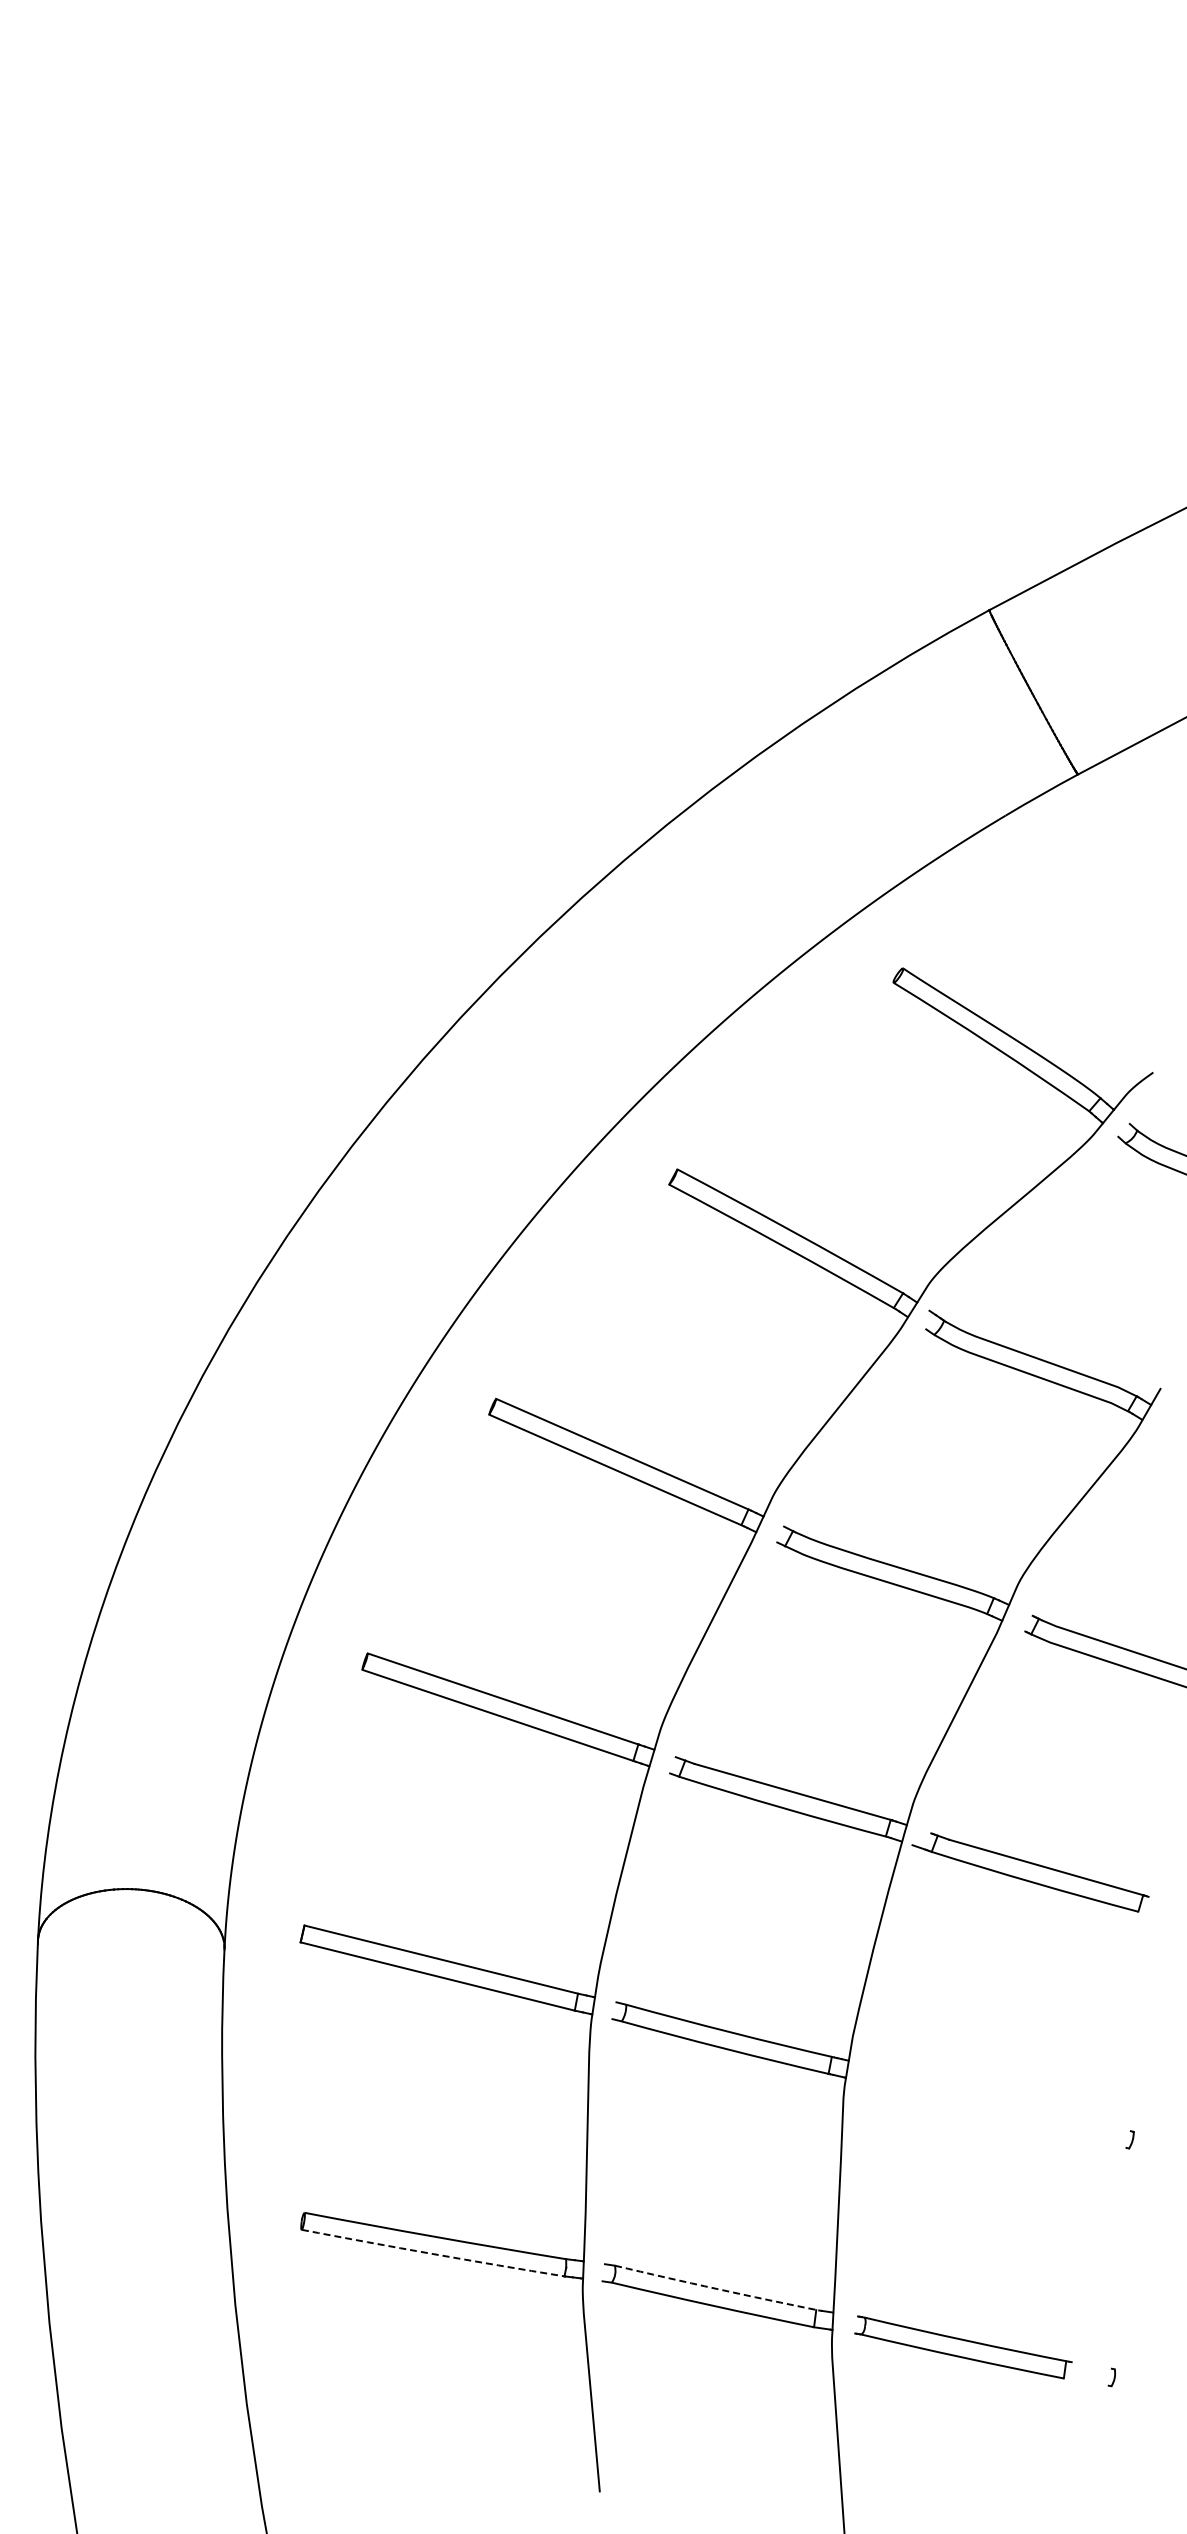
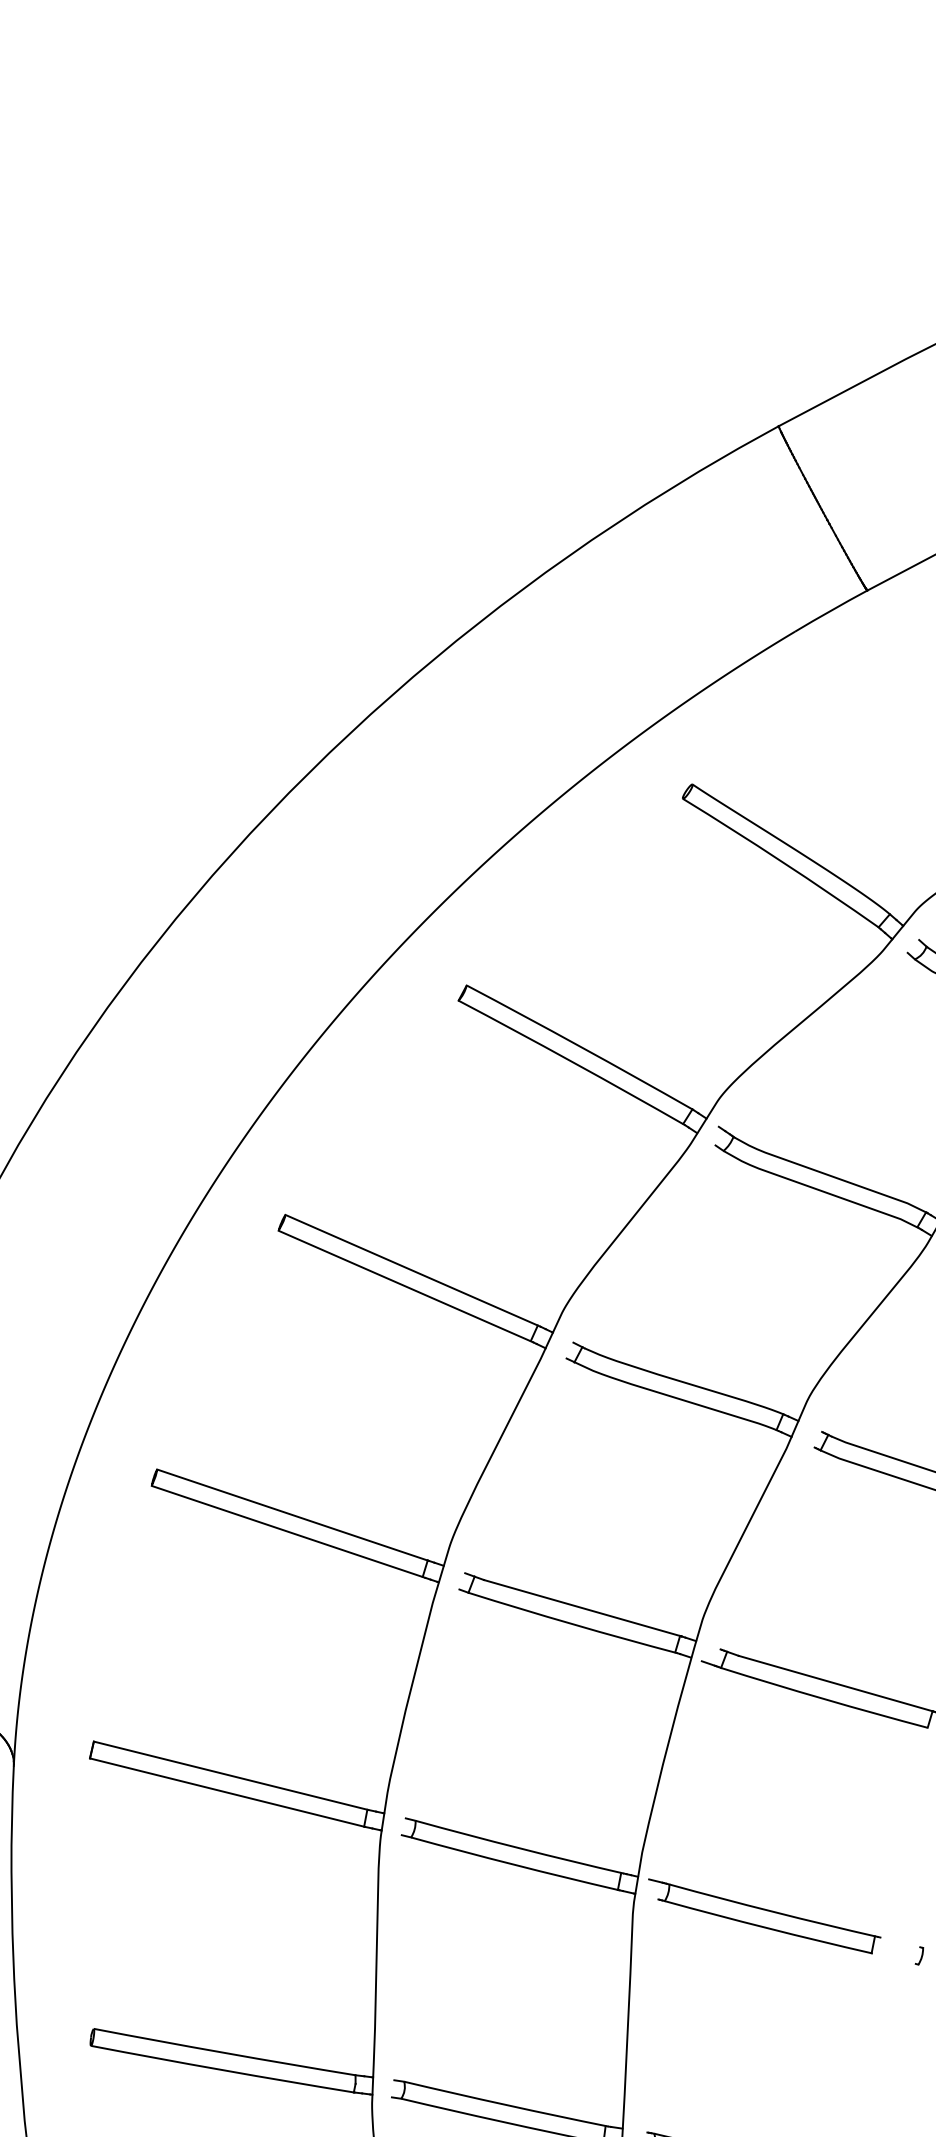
part: (974, 2100) -> (763, 1916), added
arc: (433, 2254) -> (222, 2070), dashed -> solid
arc: (716, 2288) -> (505, 2104), dashed -> solid

